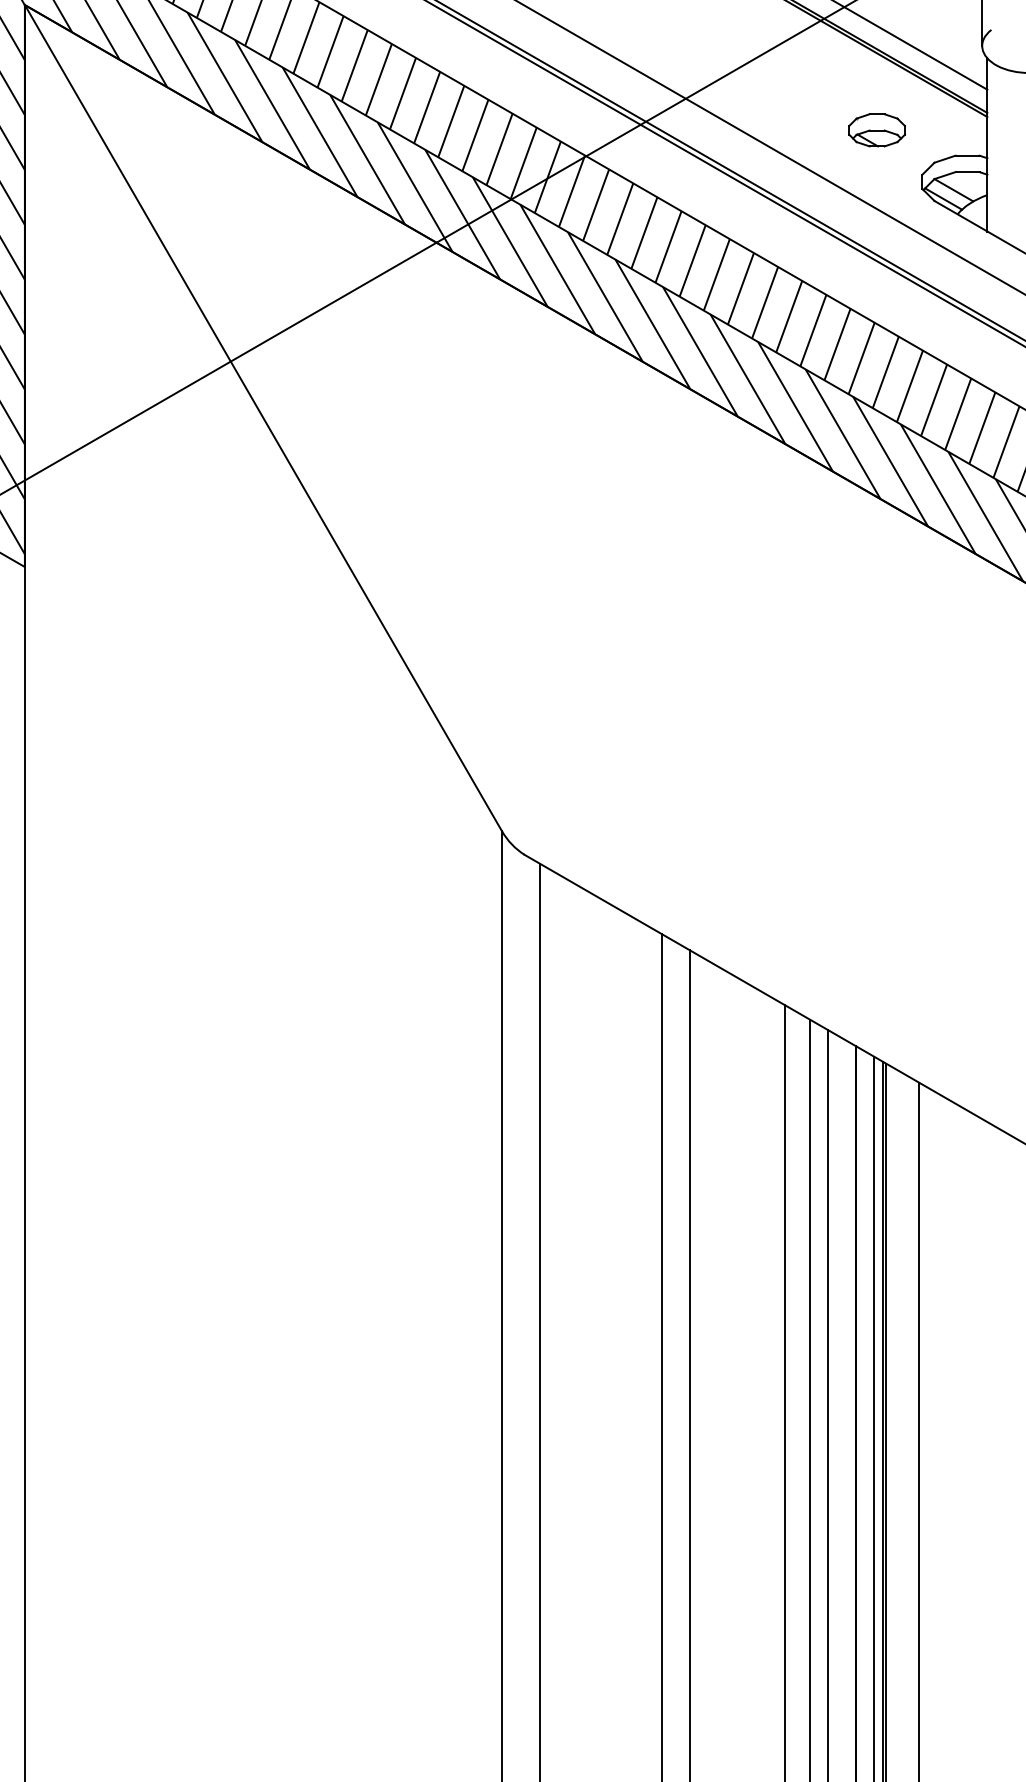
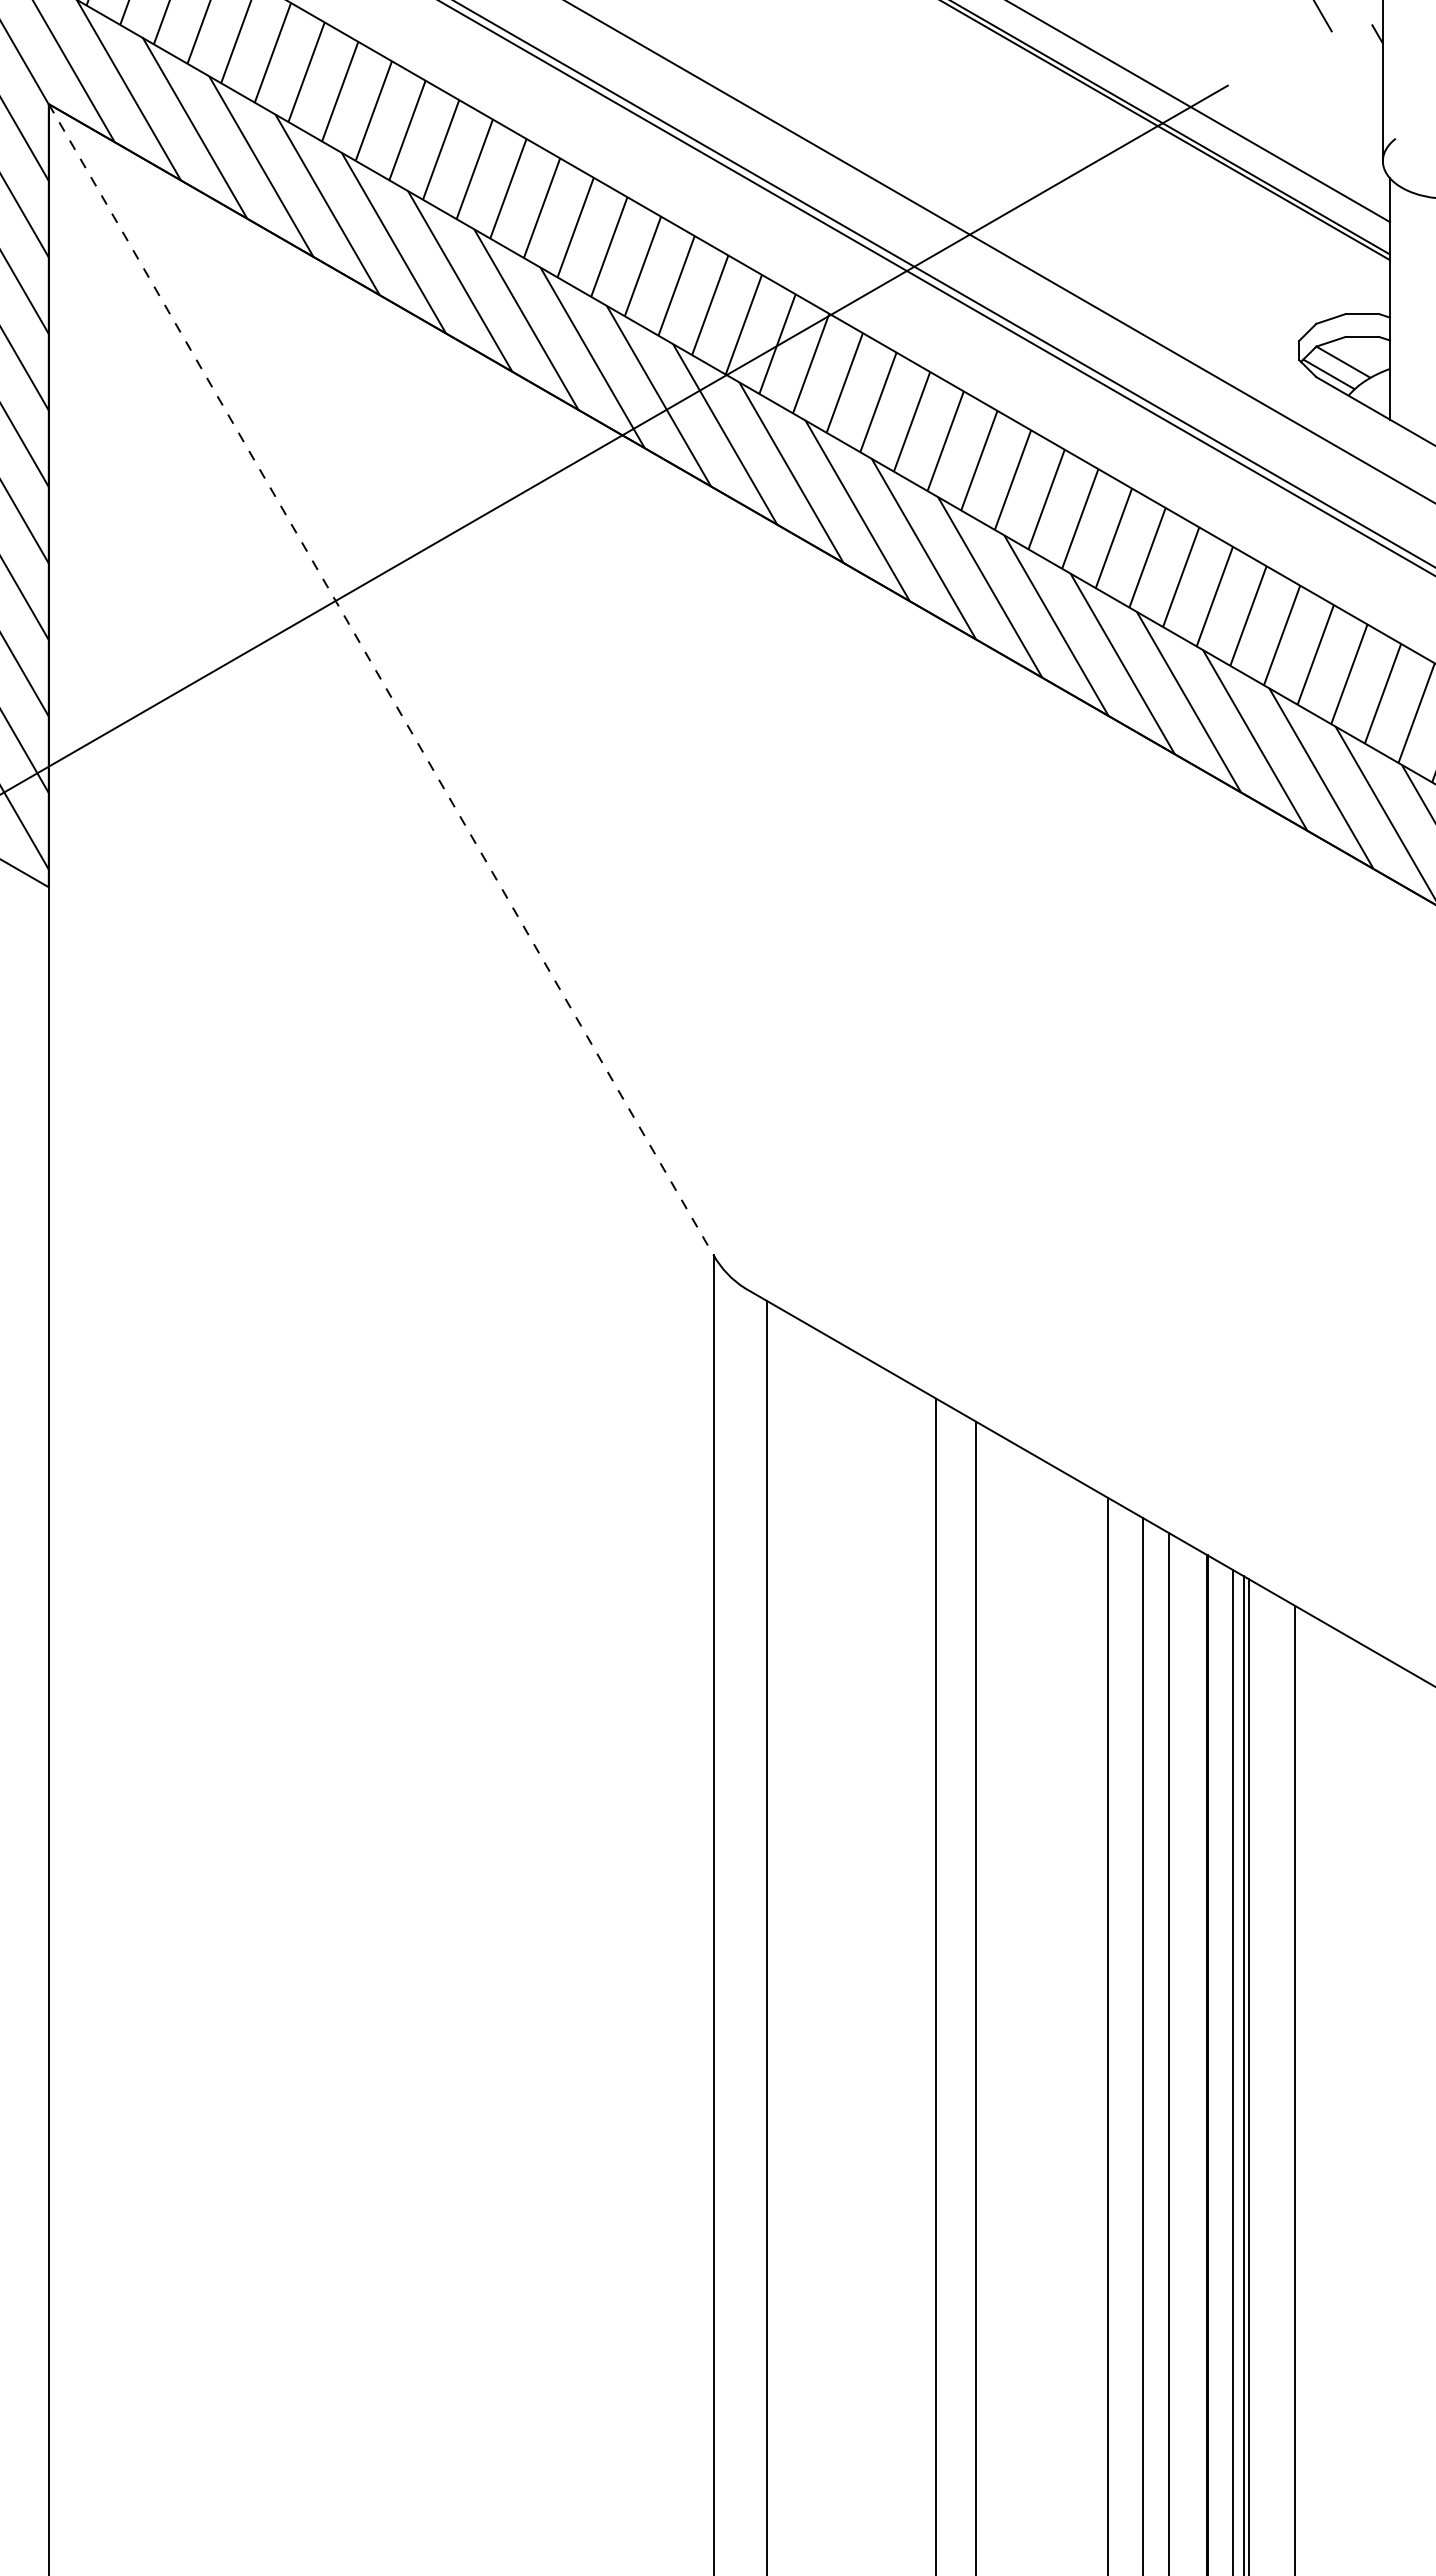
part: (877, 130) -> (1236, 278), removed
line: (263, 417) -> (381, 679), solid -> dashed

